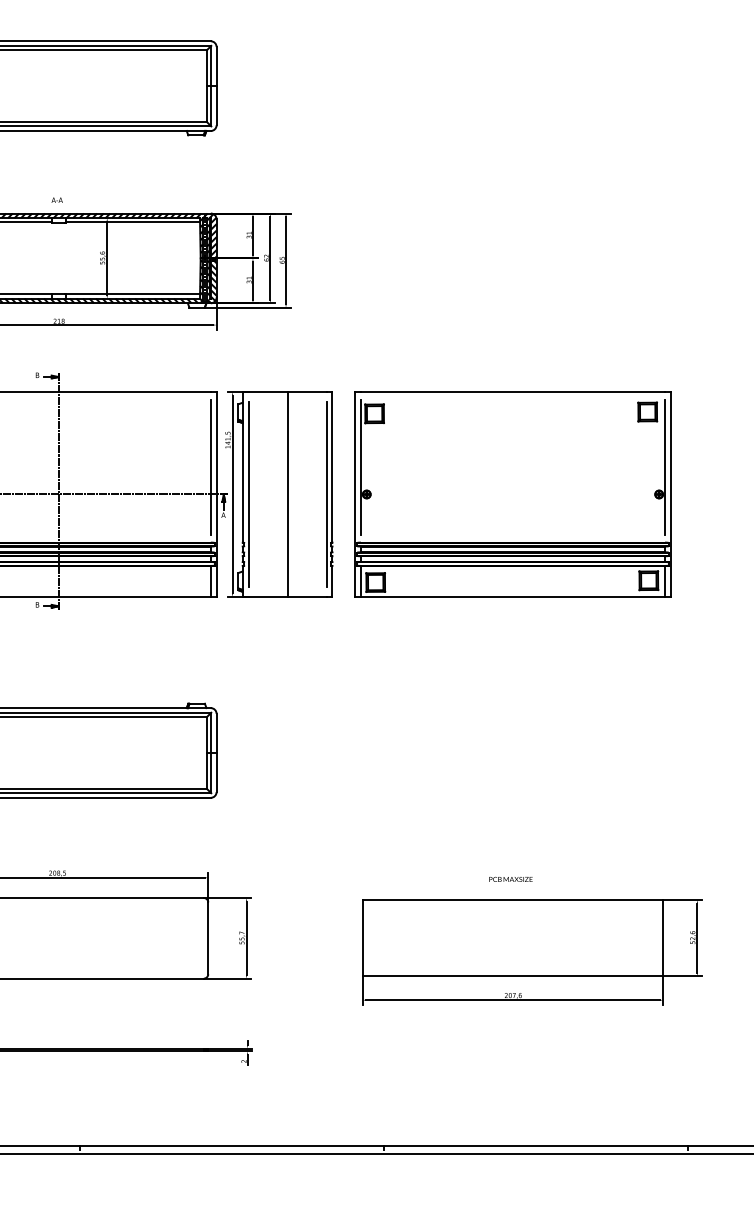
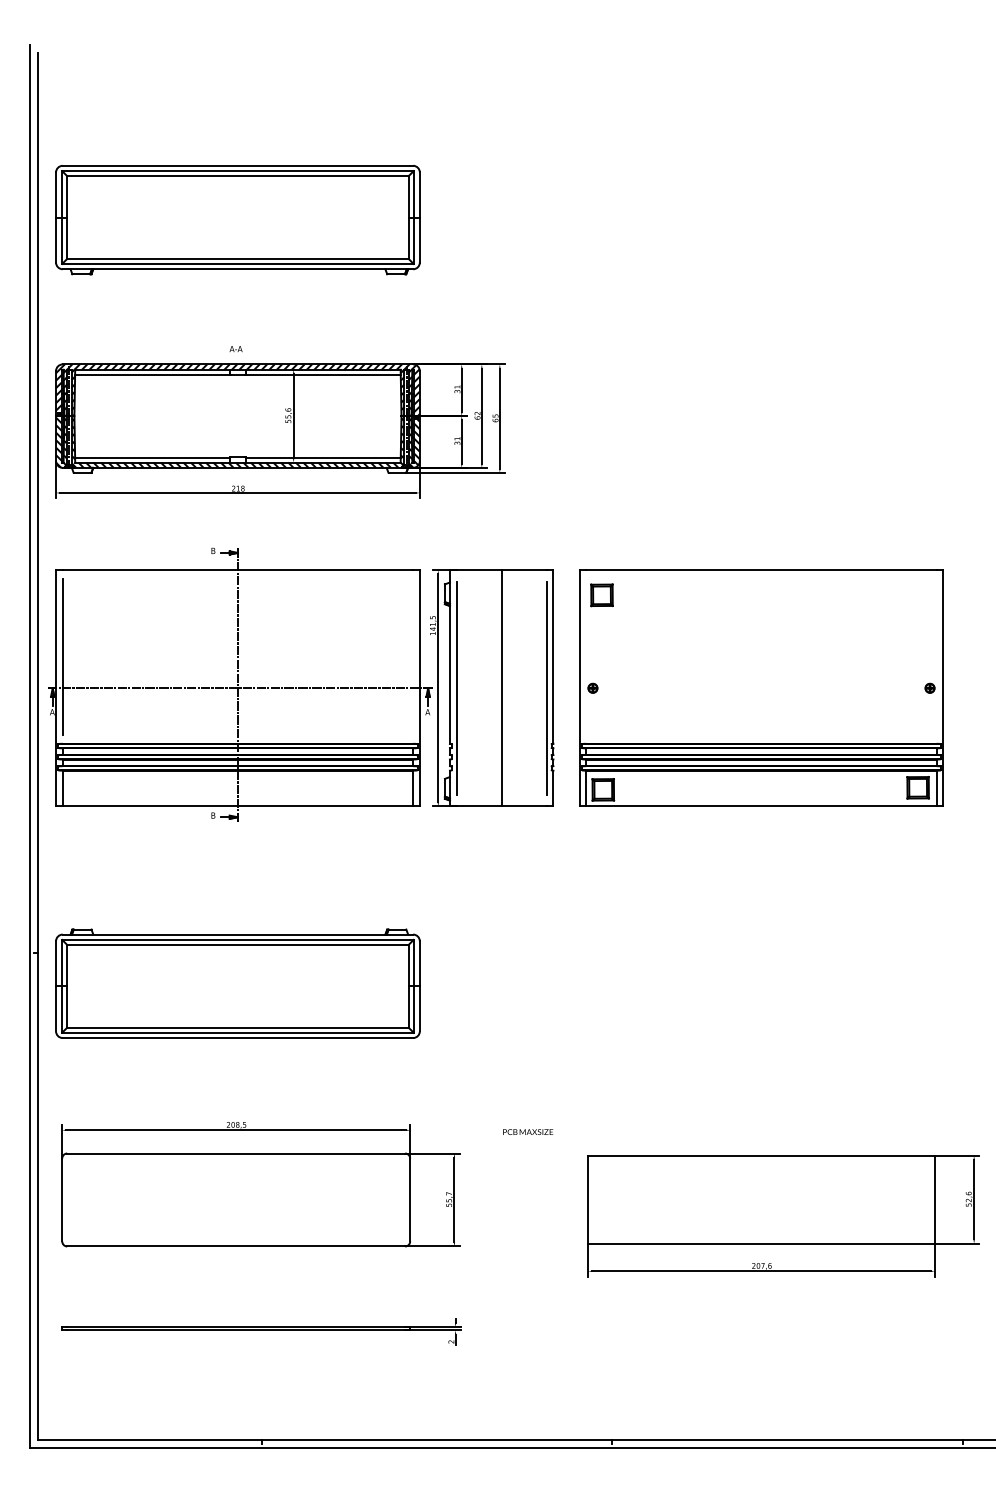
part: (647, 412) -> (916, 593), removed
line: (211, 466) -> (413, 656), removed
line: (361, 466) -> (586, 656), removed
line: (664, 466) -> (936, 656), removed
text: (511, 878) -> (528, 1131), moved

